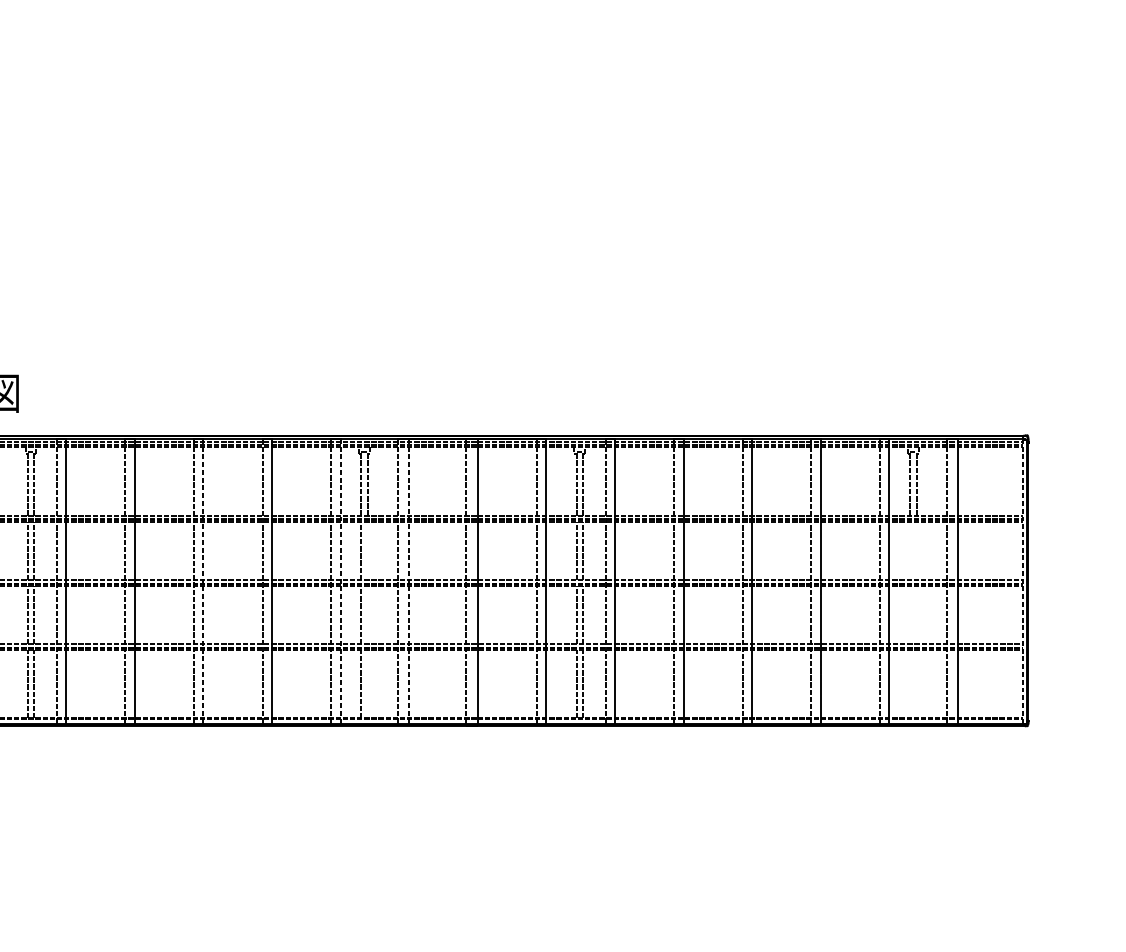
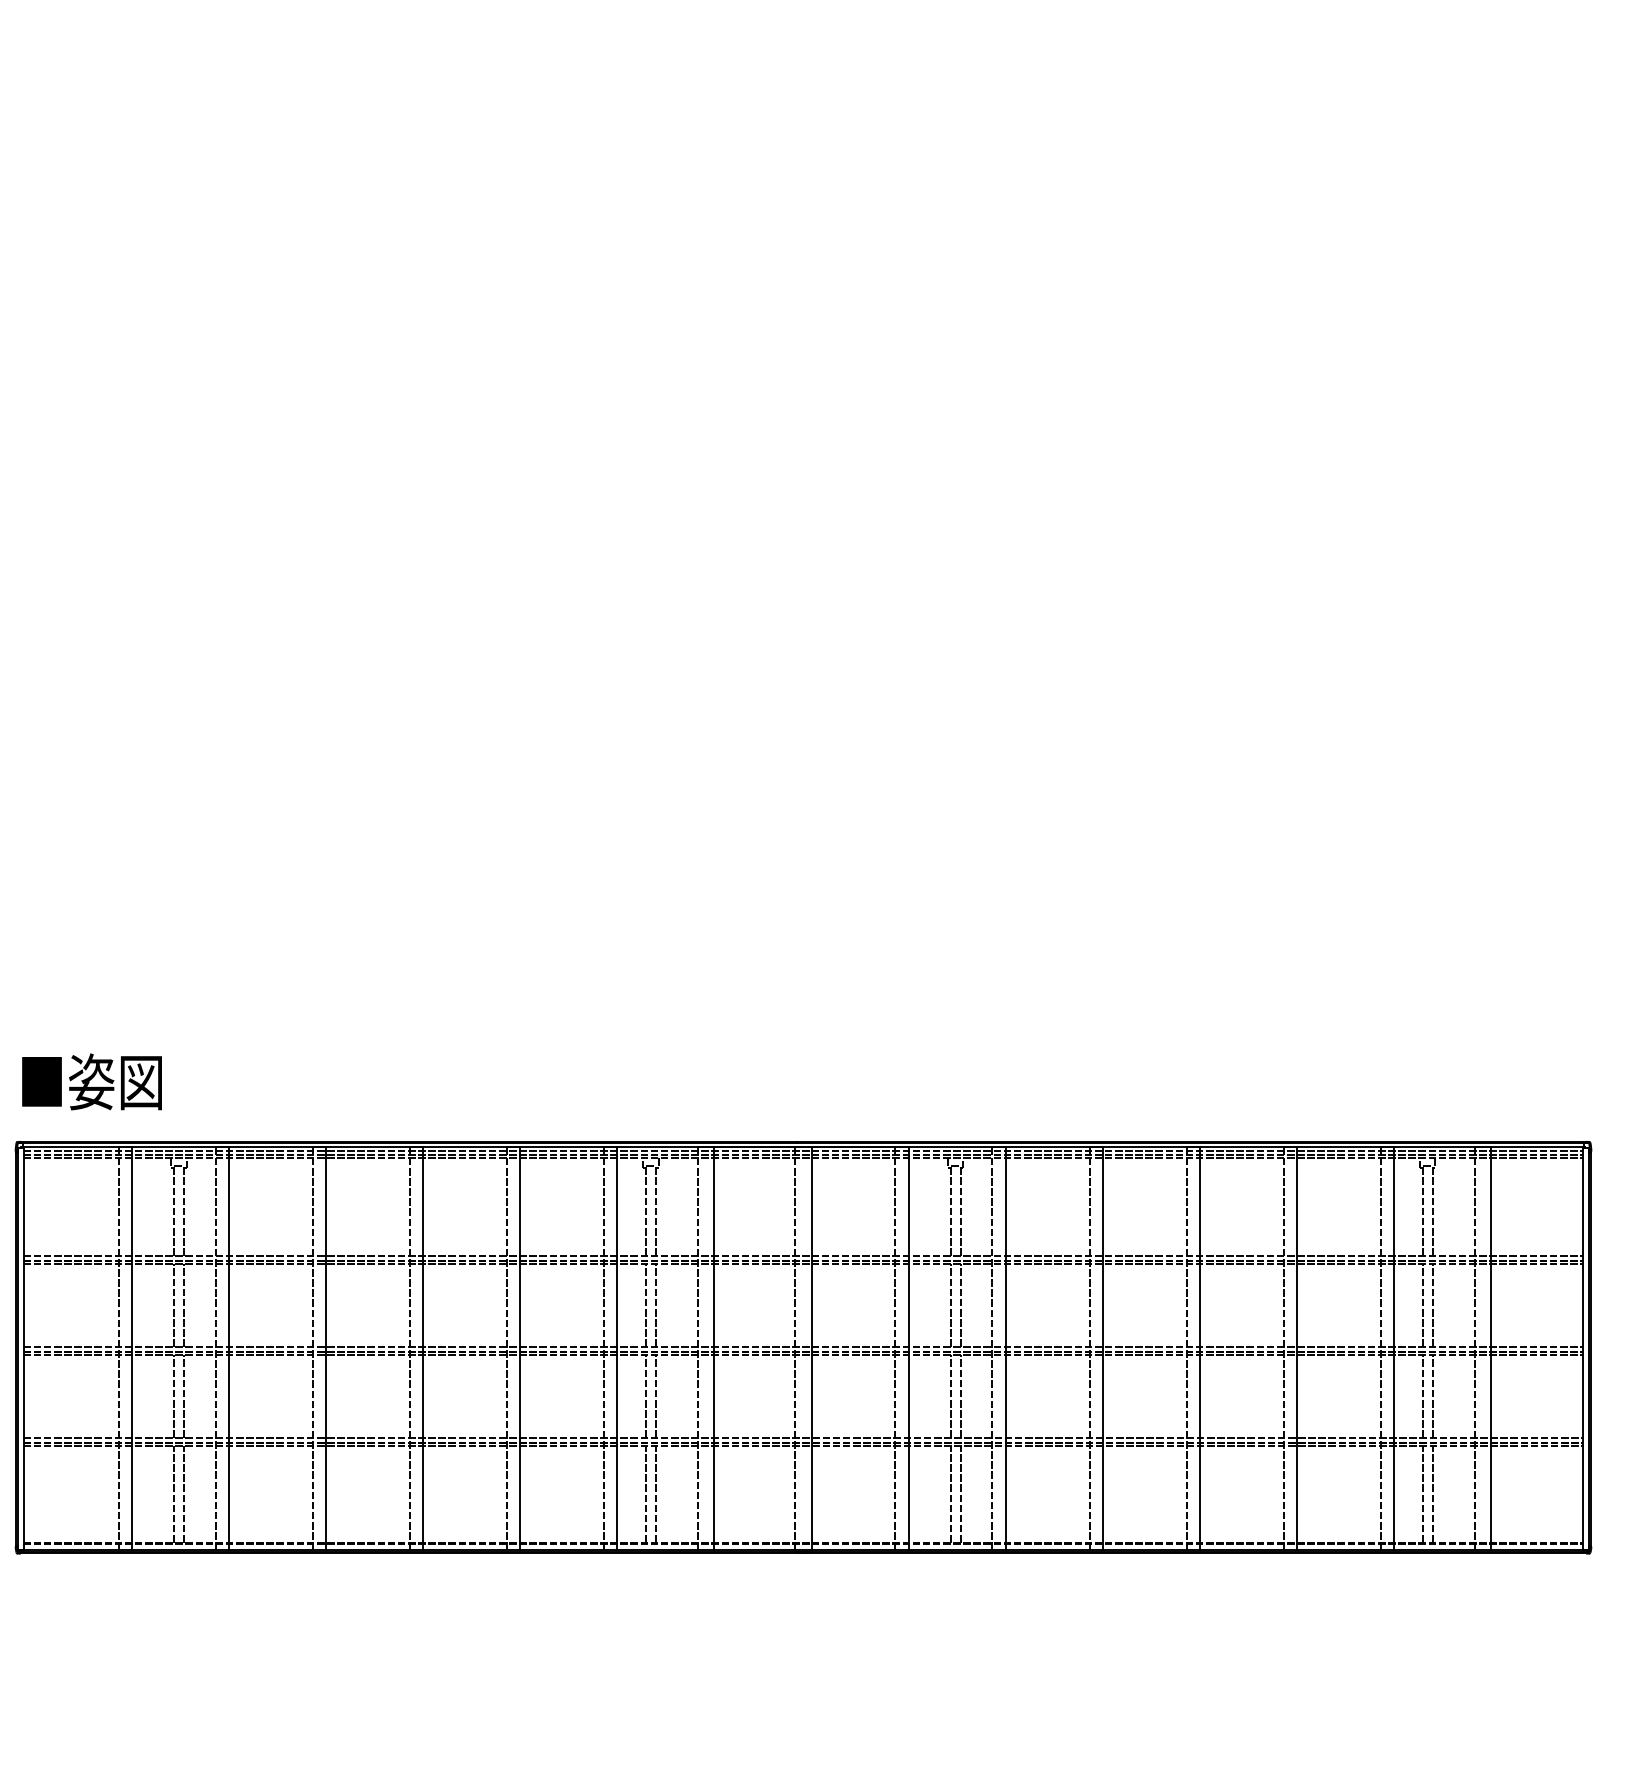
line: (367, 550) -> (655, 1304), added
line: (910, 550) -> (1423, 1304), added
line: (916, 550) -> (1432, 1304), added
line: (203, 581) -> (423, 1348), dashed -> solid
line: (340, 581) -> (617, 1348), dashed -> solid
line: (409, 581) -> (714, 1348), dashed -> solid
line: (1023, 581) -> (1583, 1348), dashed -> solid
line: (367, 614) -> (655, 1395), added
line: (910, 614) -> (1423, 1395), added
line: (916, 614) -> (1432, 1395), added
line: (367, 684) -> (655, 1494), added
line: (910, 684) -> (1423, 1494), added
line: (916, 684) -> (1432, 1494), added

